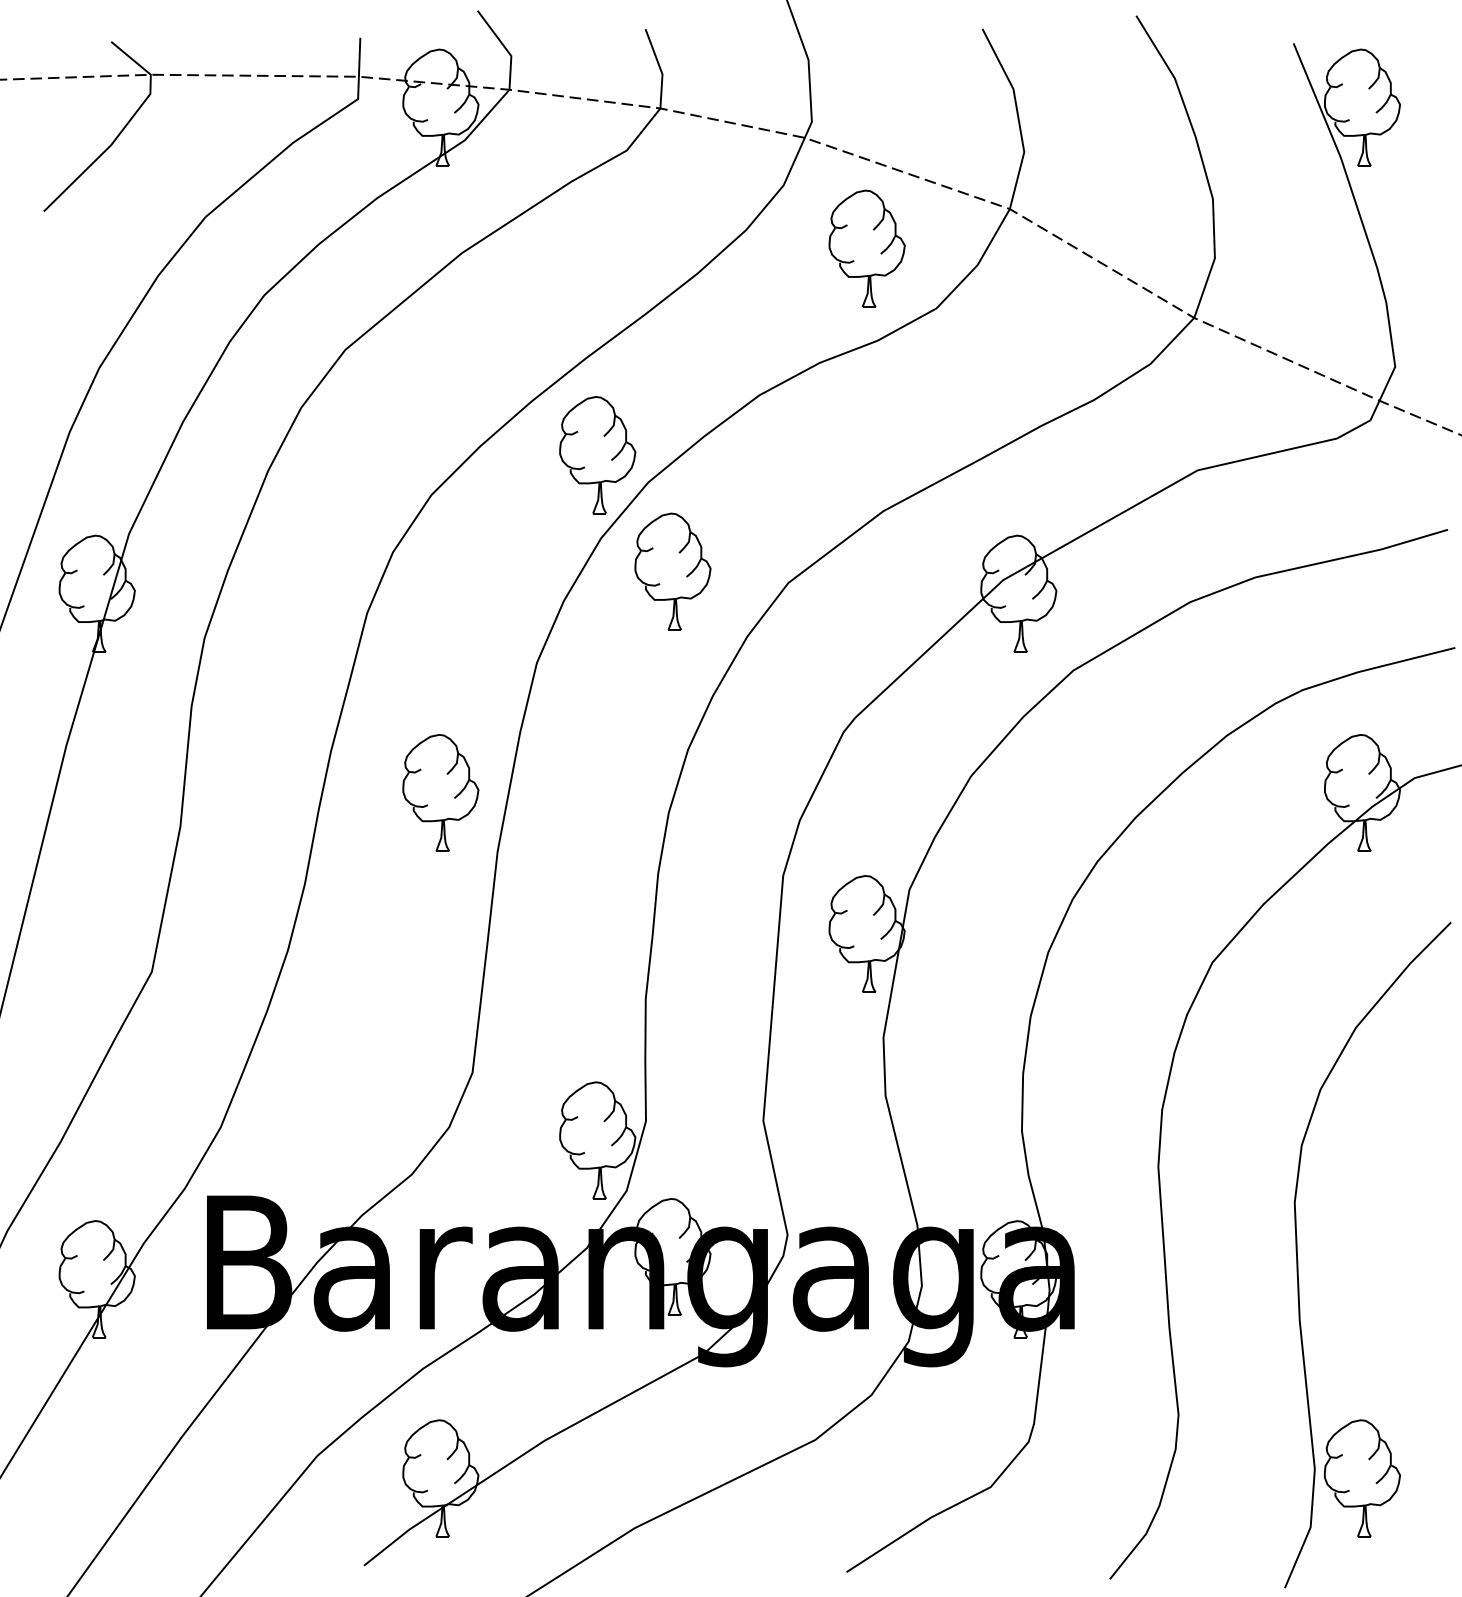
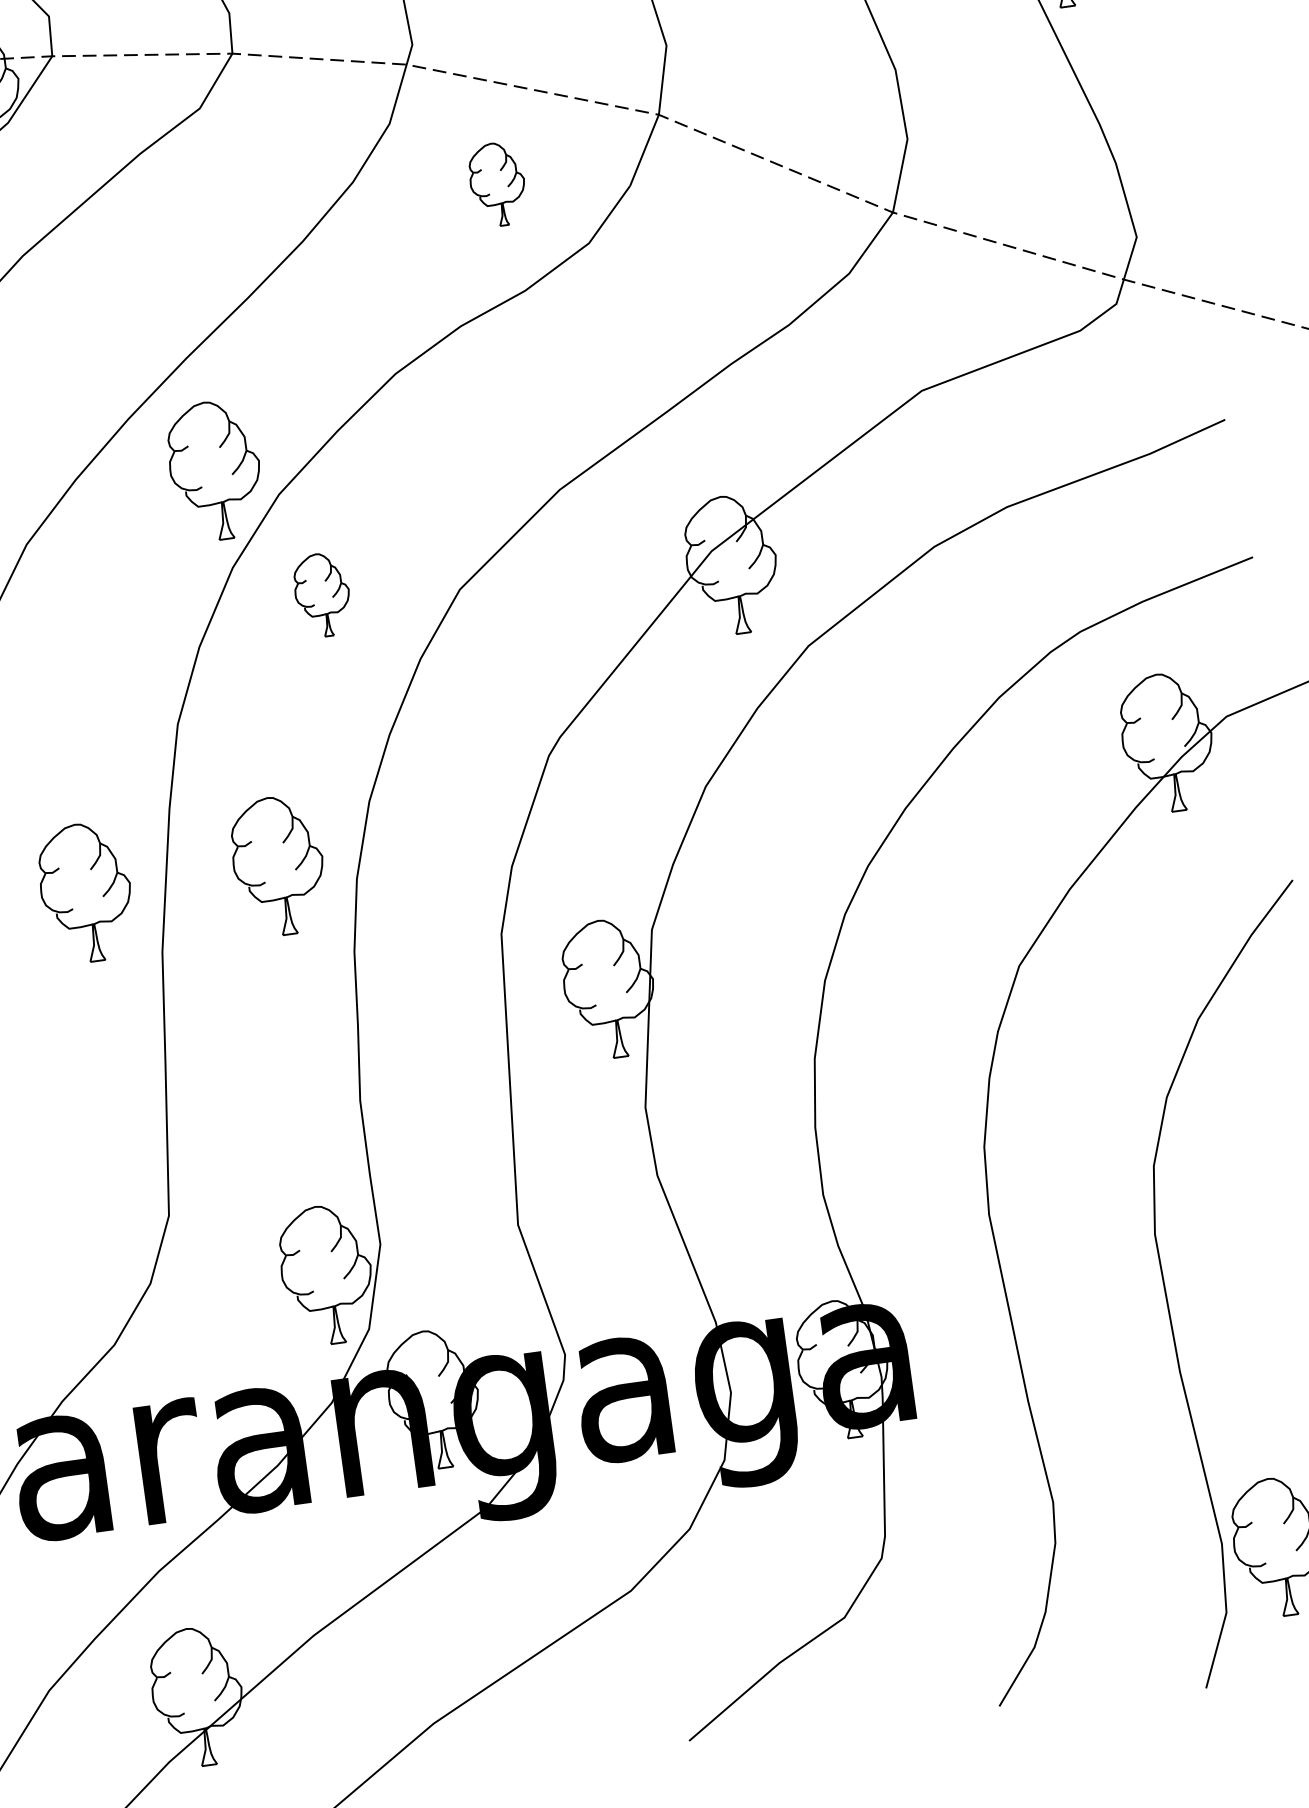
part: (866, 248) -> (497, 184), size x0.6
part: (672, 571) -> (322, 595), size x0.6
part: (604, 792) -> (278, 865), added

